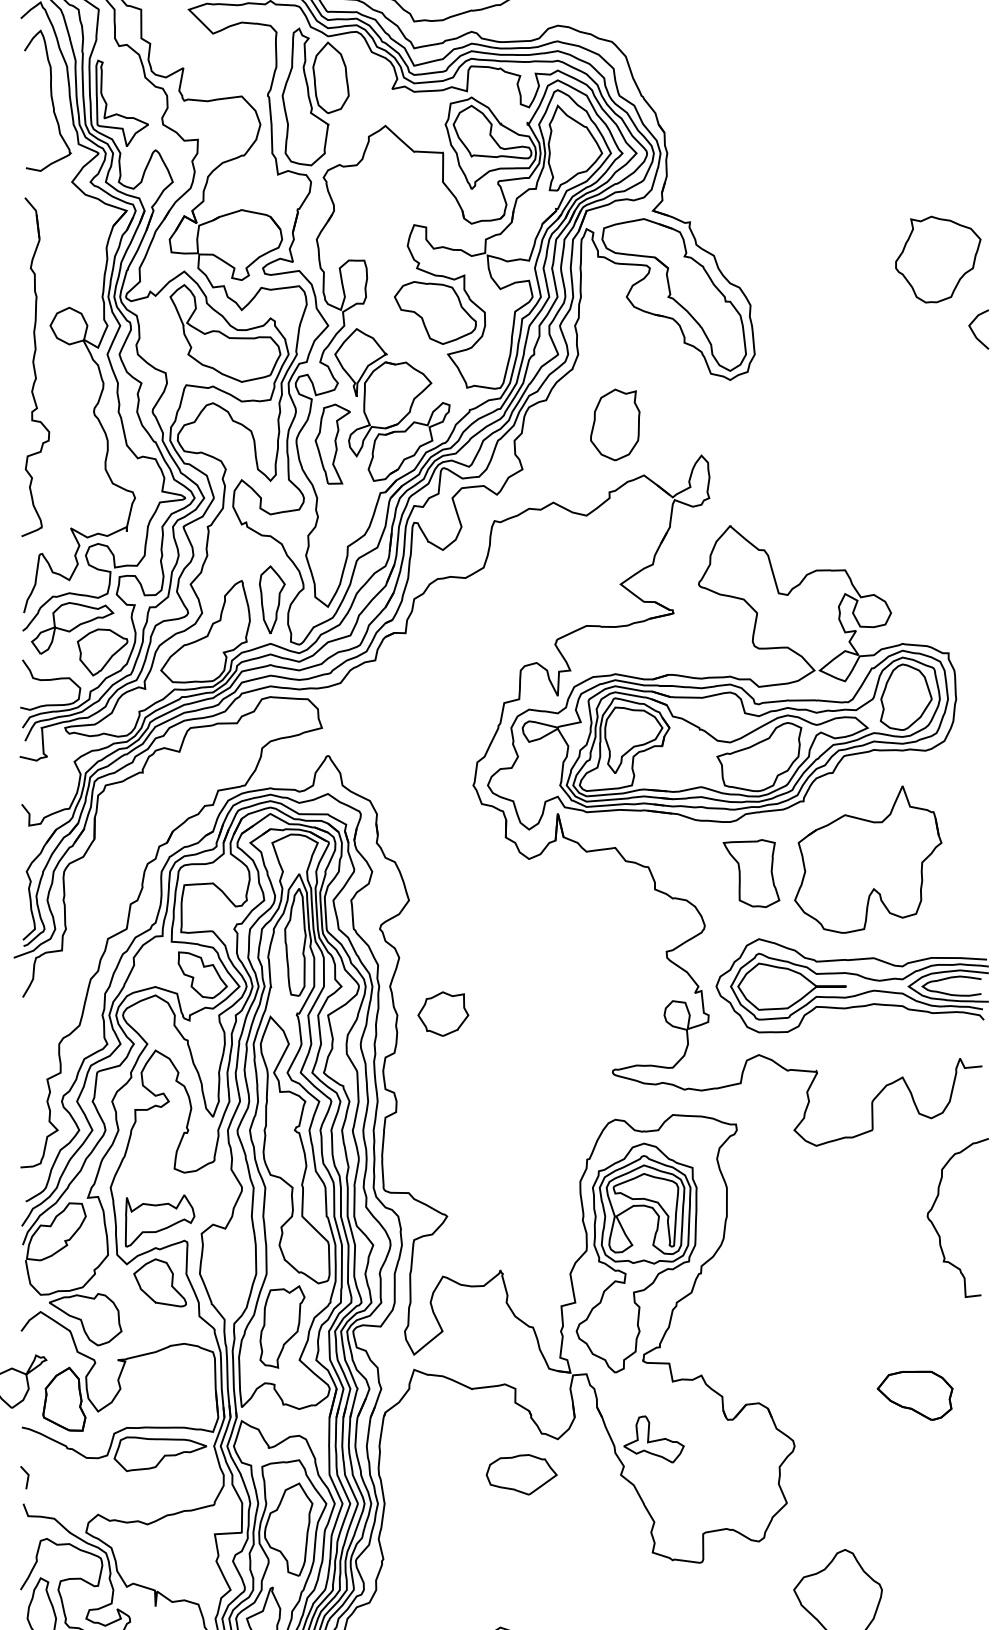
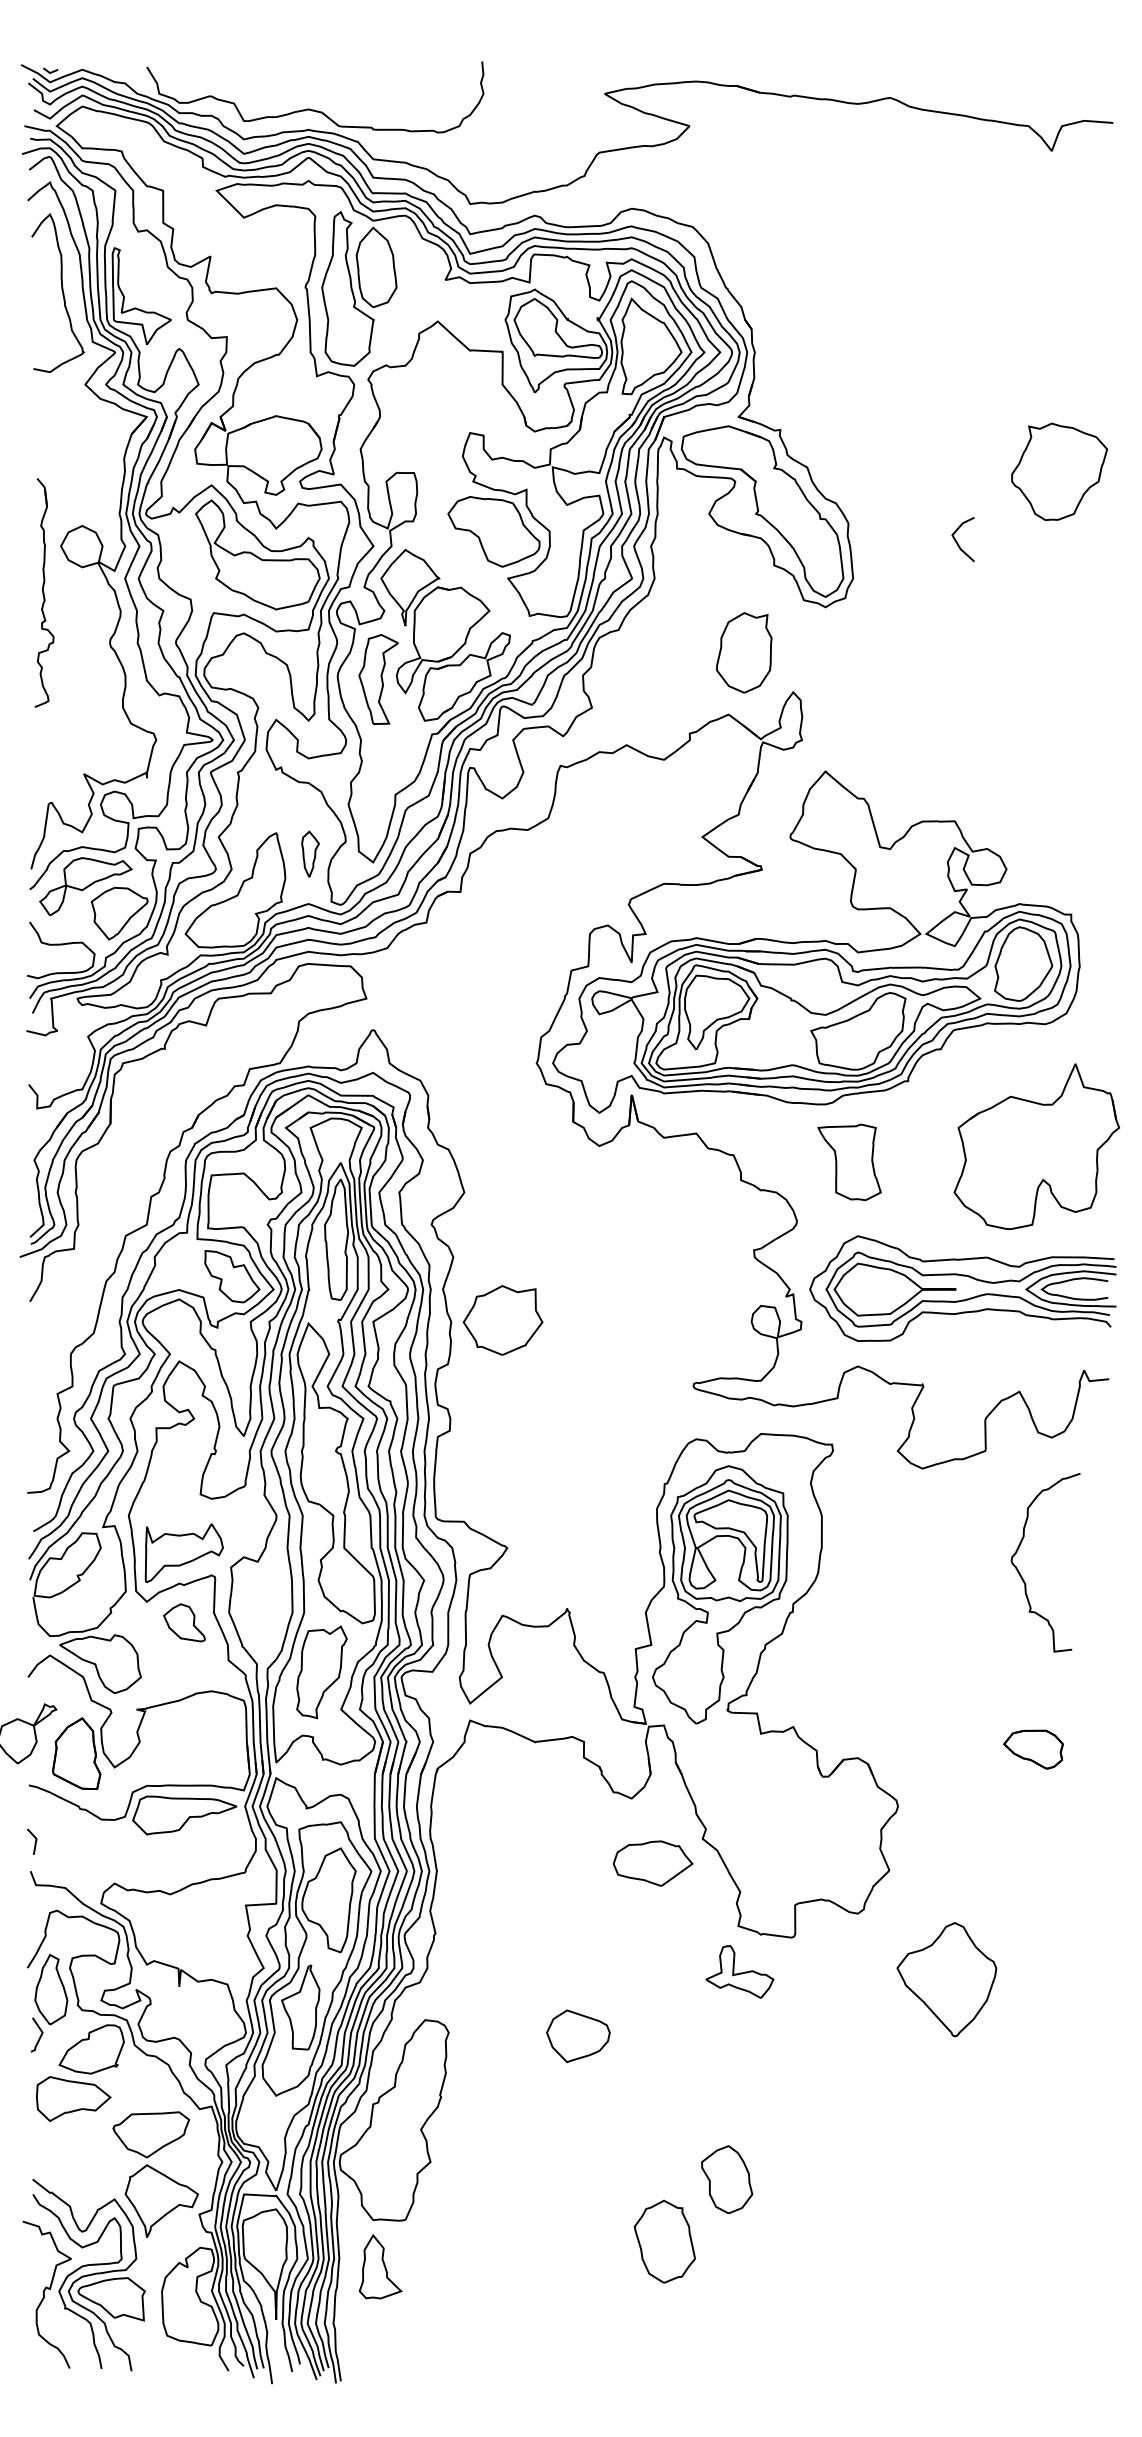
line: (973, 331) -> (957, 541), moved
part: (35, 366) -> (44, 592), size x0.6
part: (615, 424) -> (744, 652), moved
part: (272, 598) -> (310, 853), size x0.6
part: (867, 859) -> (1036, 1146), moved
part: (442, 1014) -> (502, 1320), size x1.4
curve: (937, 1230) -> (1022, 1576), moved
part: (160, 1282) -> (184, 1622), size x0.7
part: (915, 1395) -> (1033, 1749), size x0.7
part: (653, 1439) -> (739, 1971), moved
part: (521, 1474) -> (652, 1863), moved

